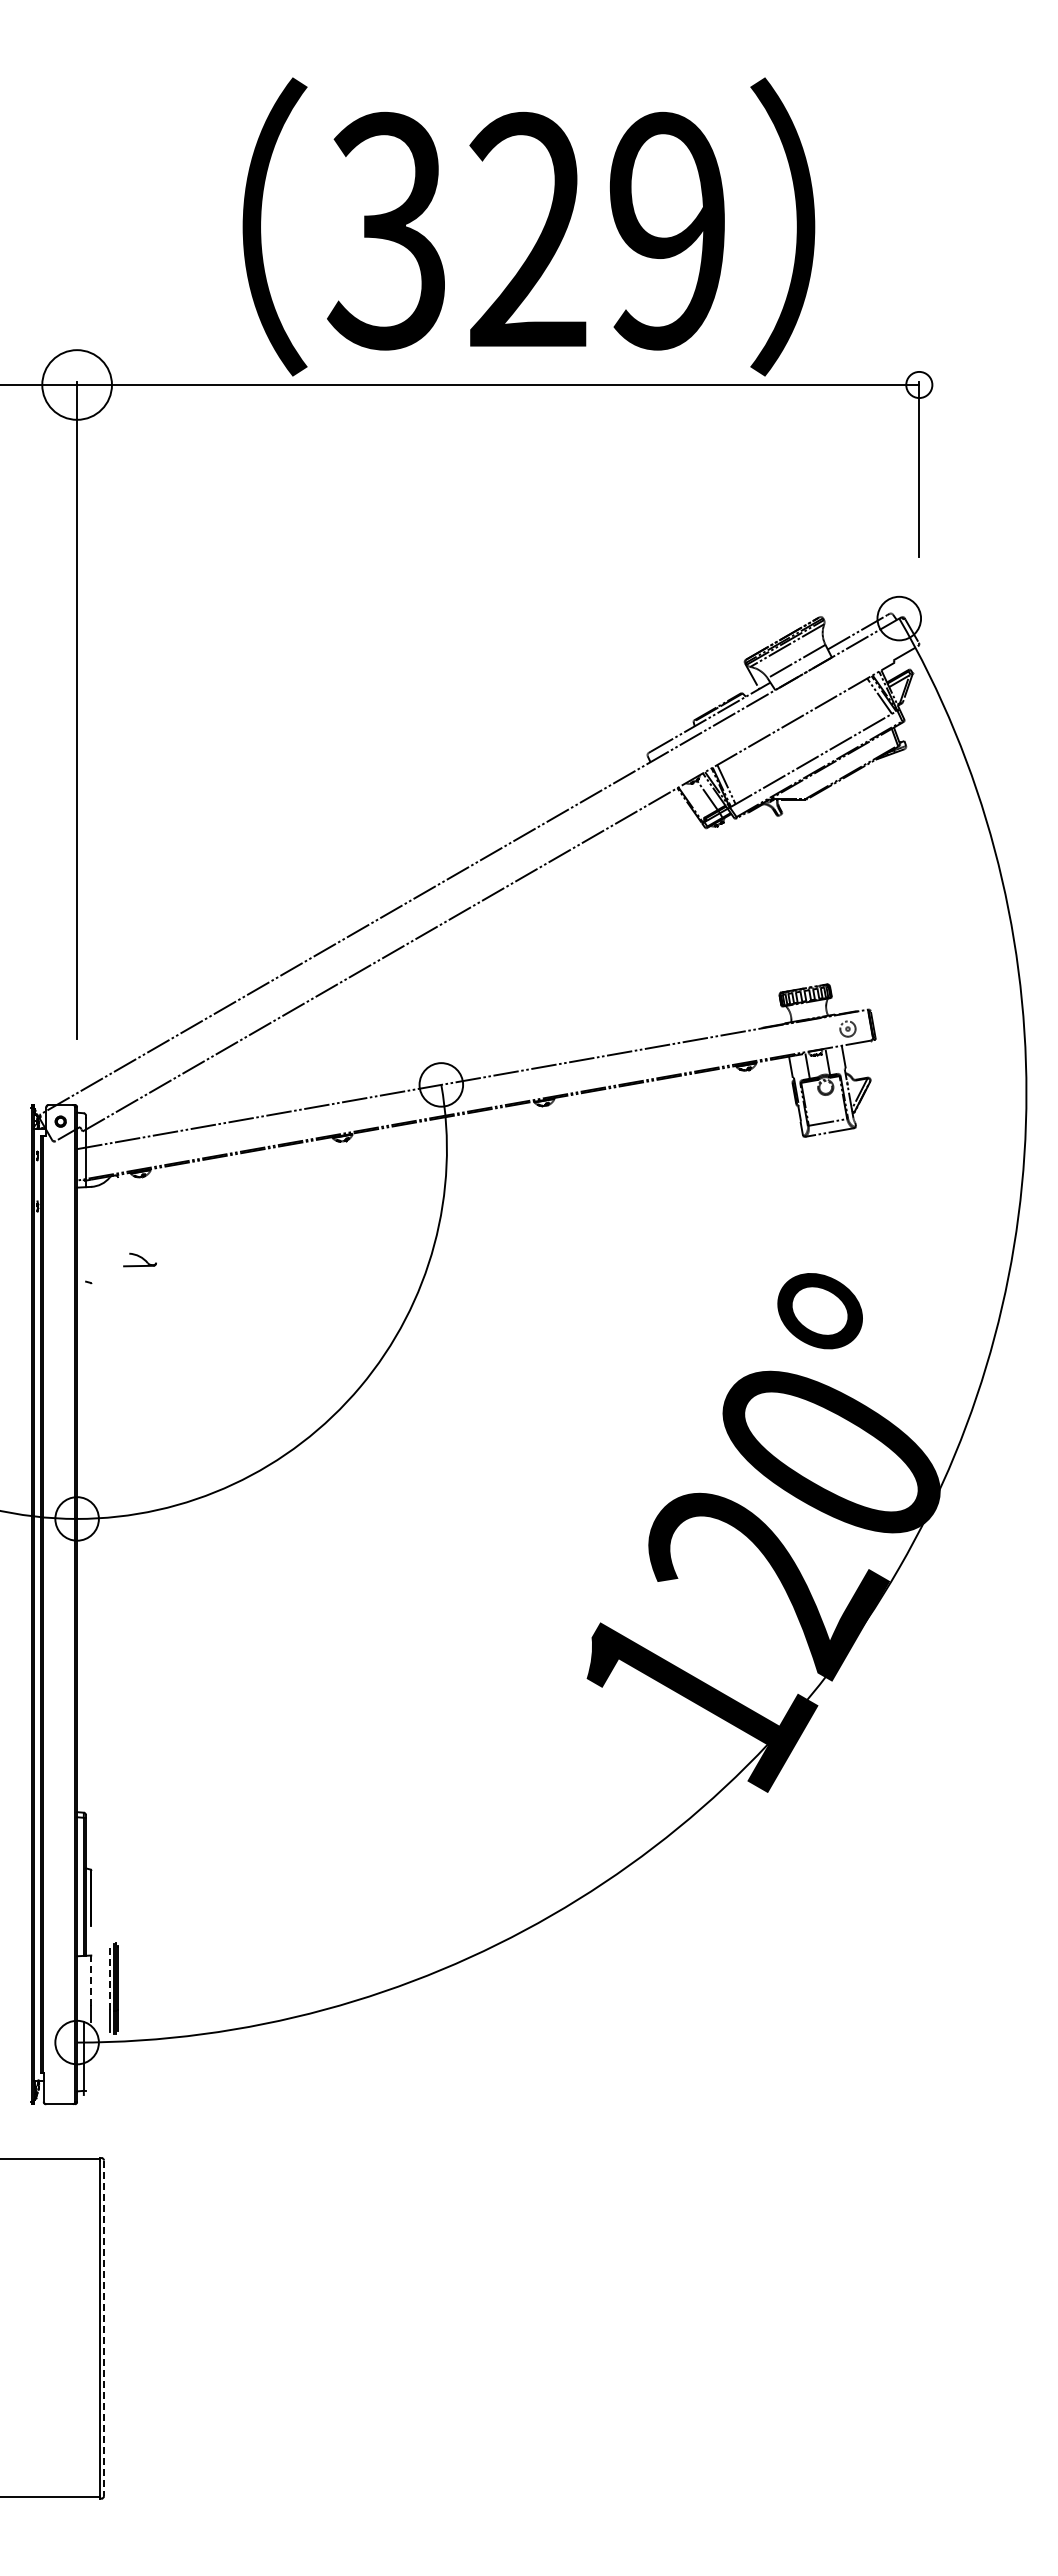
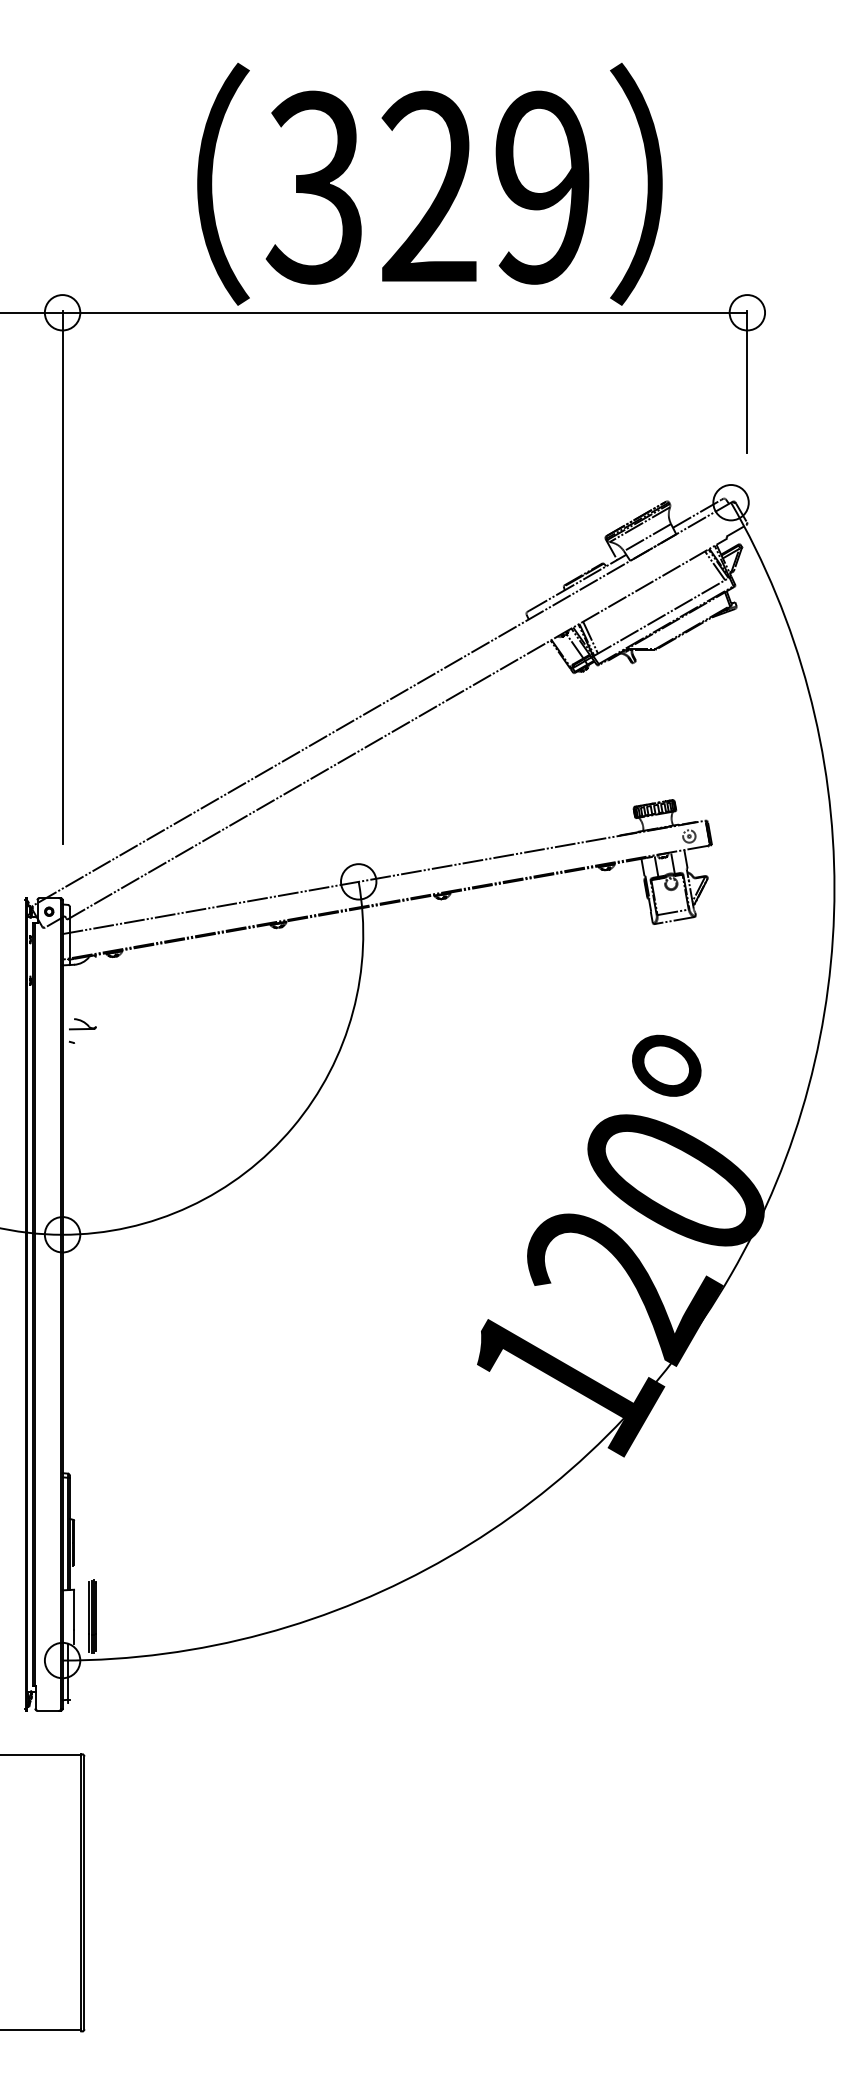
circle: (76, 384) -> (62, 312), size x0.62
circle: (919, 384) -> (747, 312), size x1.67
part: (139, 1259) -> (82, 1023), moved
line: (109, 1977) -> (88, 1607), dashed -> solid
line: (91, 1980) -> (74, 1610), dashed -> solid
line: (104, 2328) -> (84, 1893), dashed -> solid

